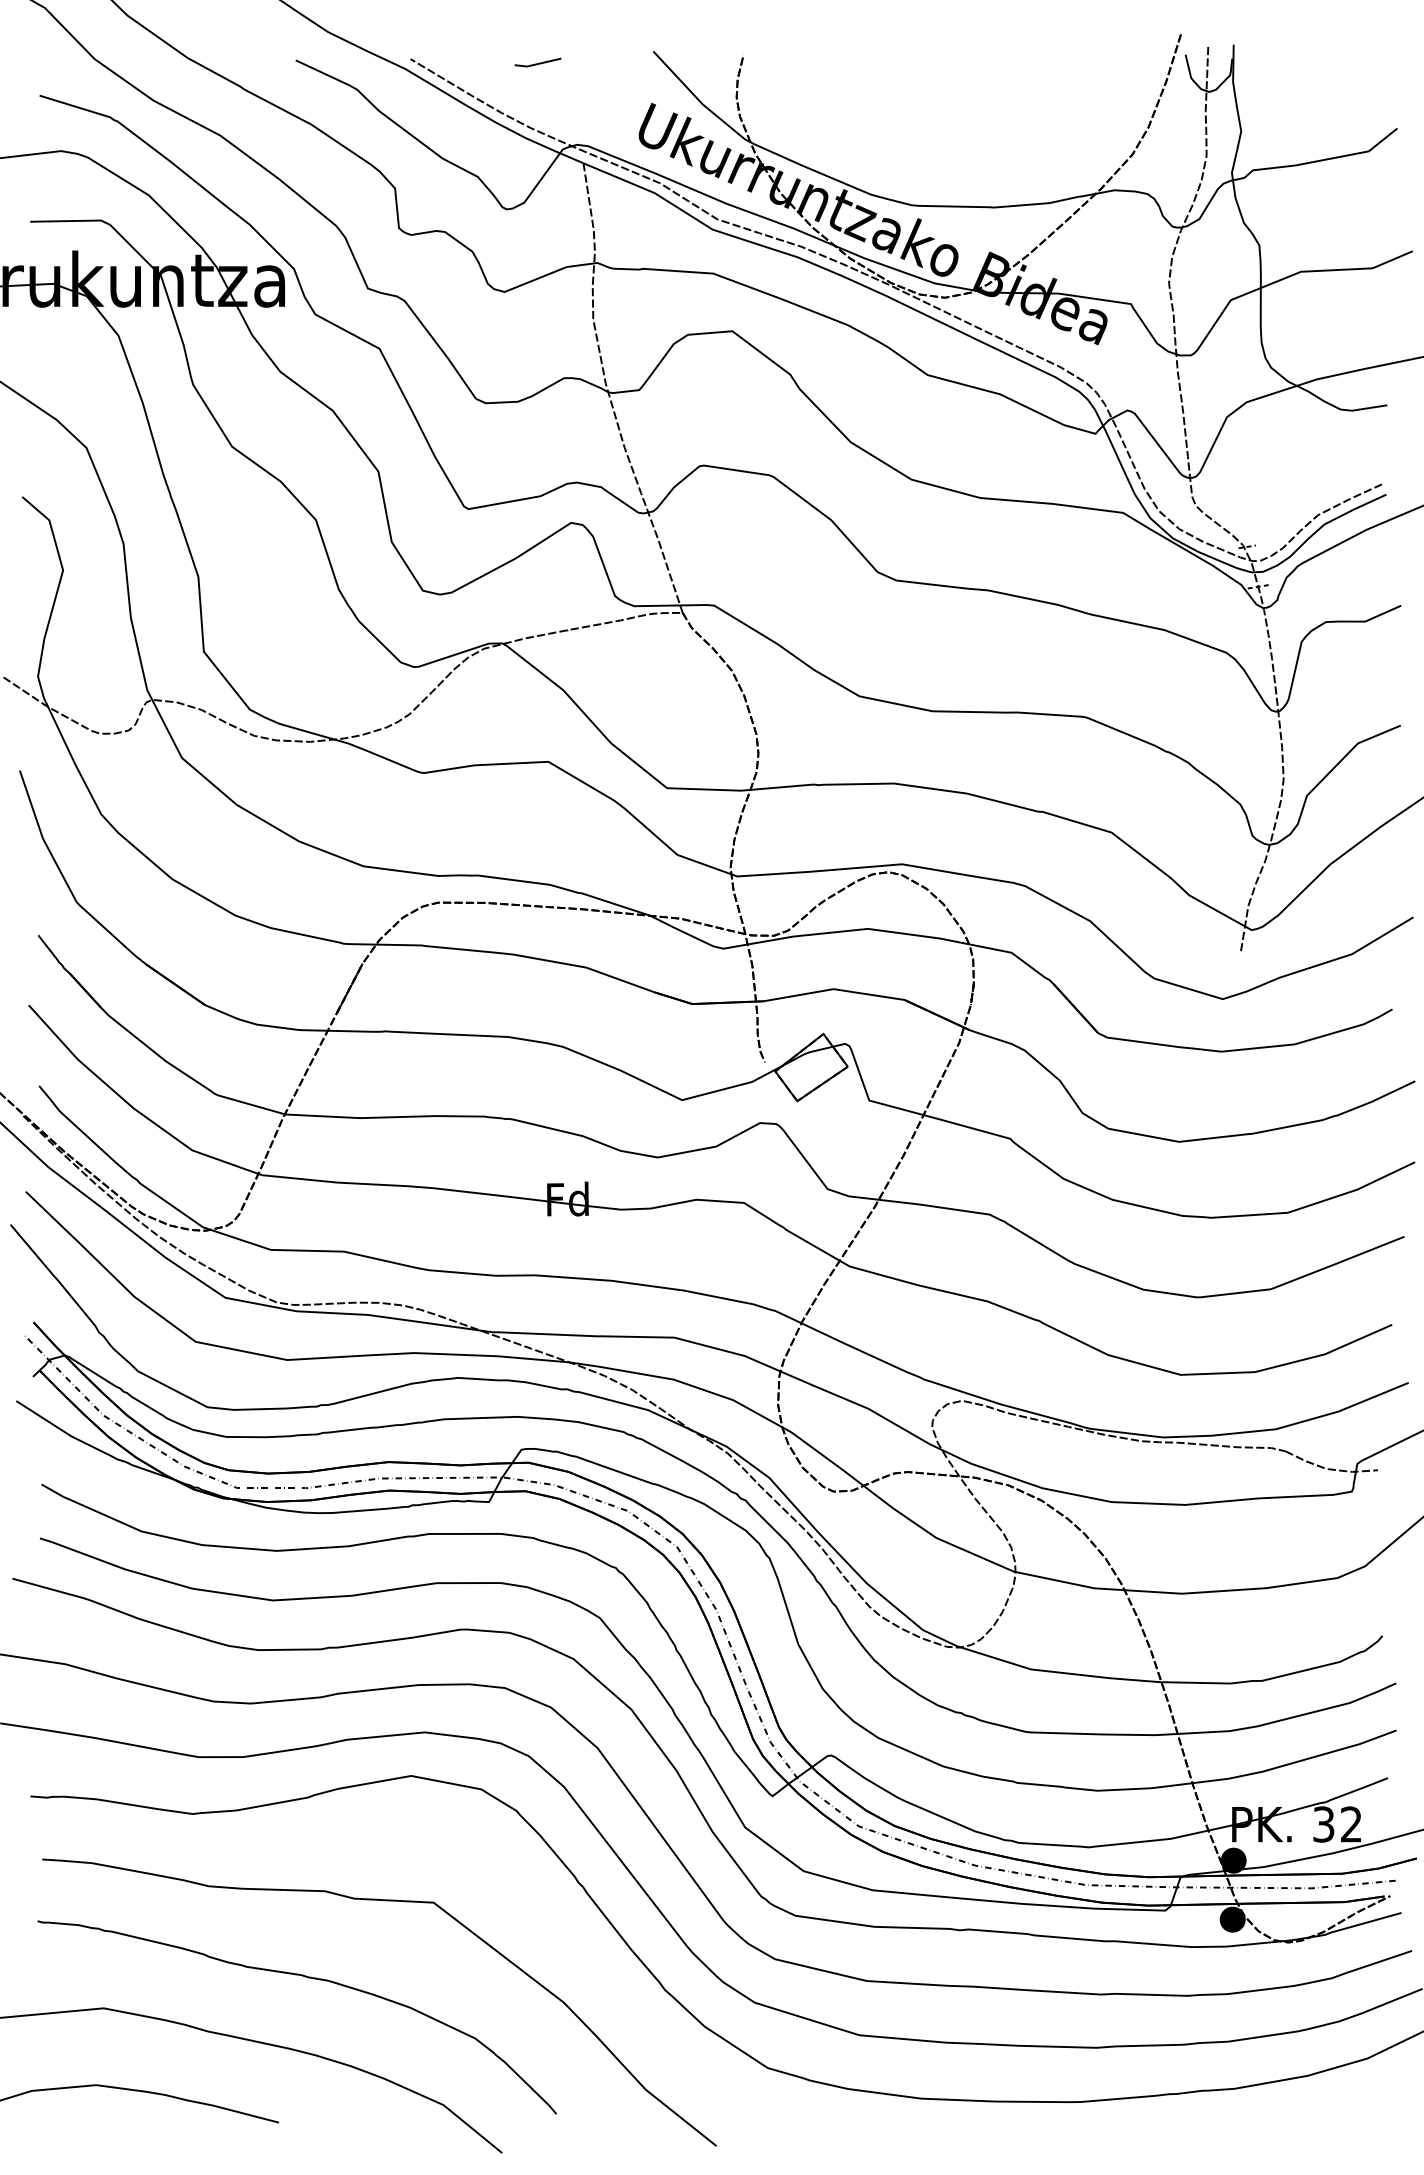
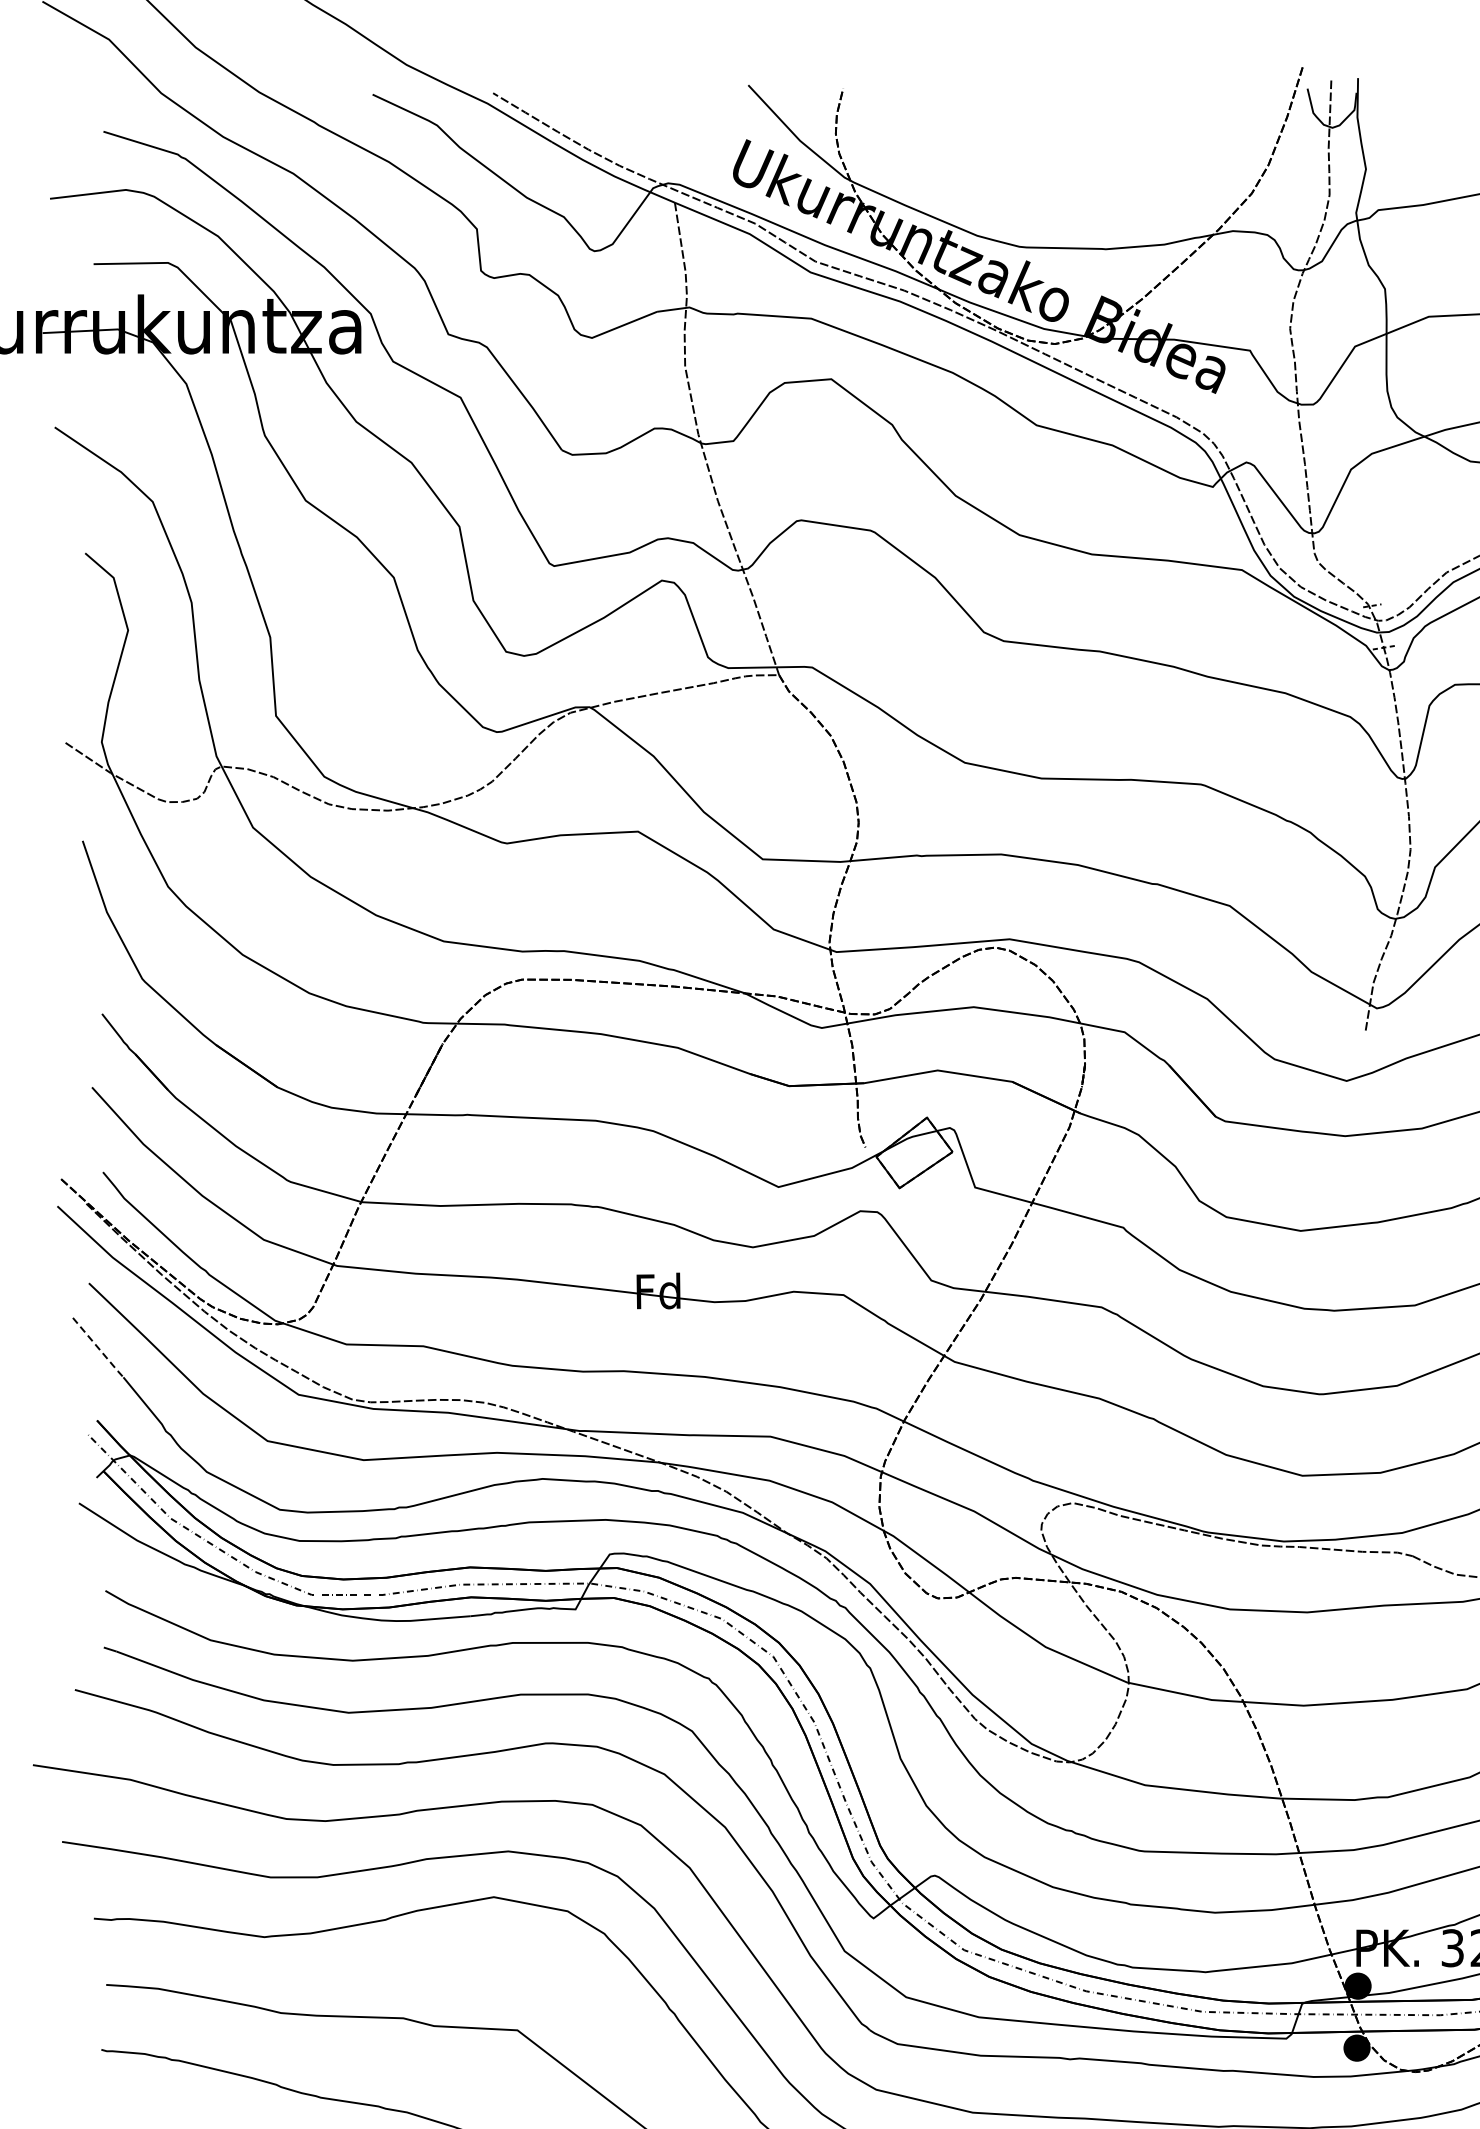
line: (537, 63) -> (626, 97), removed
line: (34, 1253) -> (98, 1348), solid -> dashed

